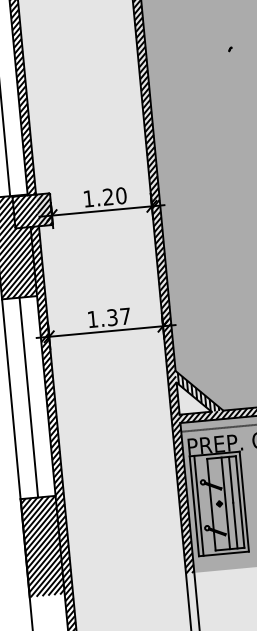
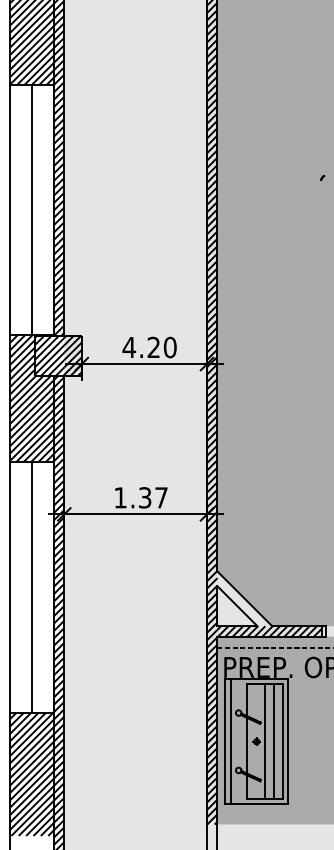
text: (88, 198) -> (129, 347), 1.20 -> 4.20
hatch: (198, 392) -> (243, 600), removed

